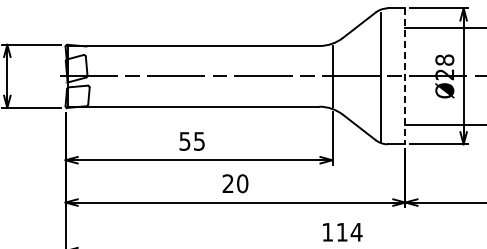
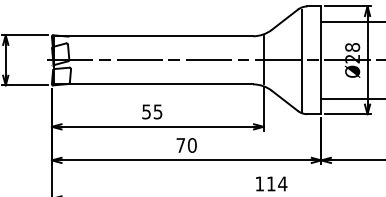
line: (405, 76) -> (321, 60), dashed -> solid
text: (227, 183) -> (180, 145), 20 -> 70

